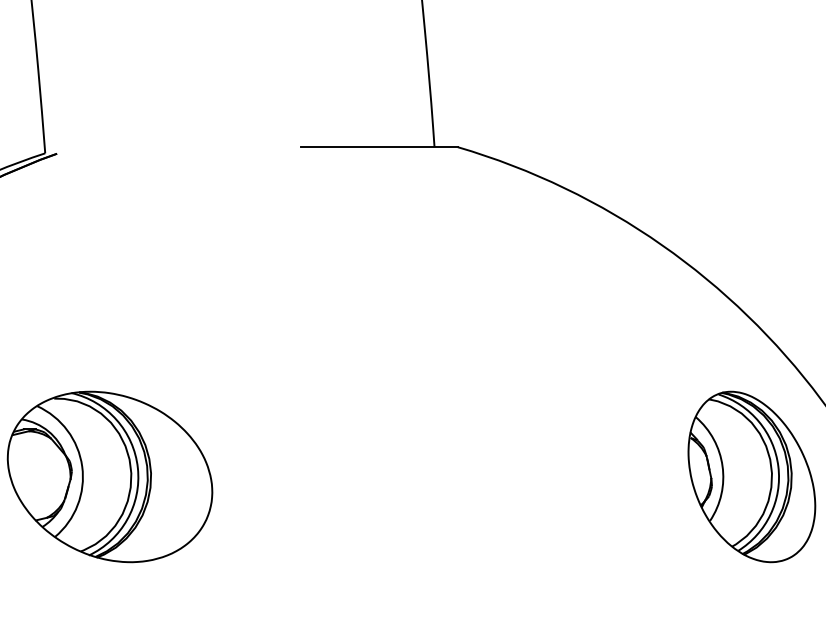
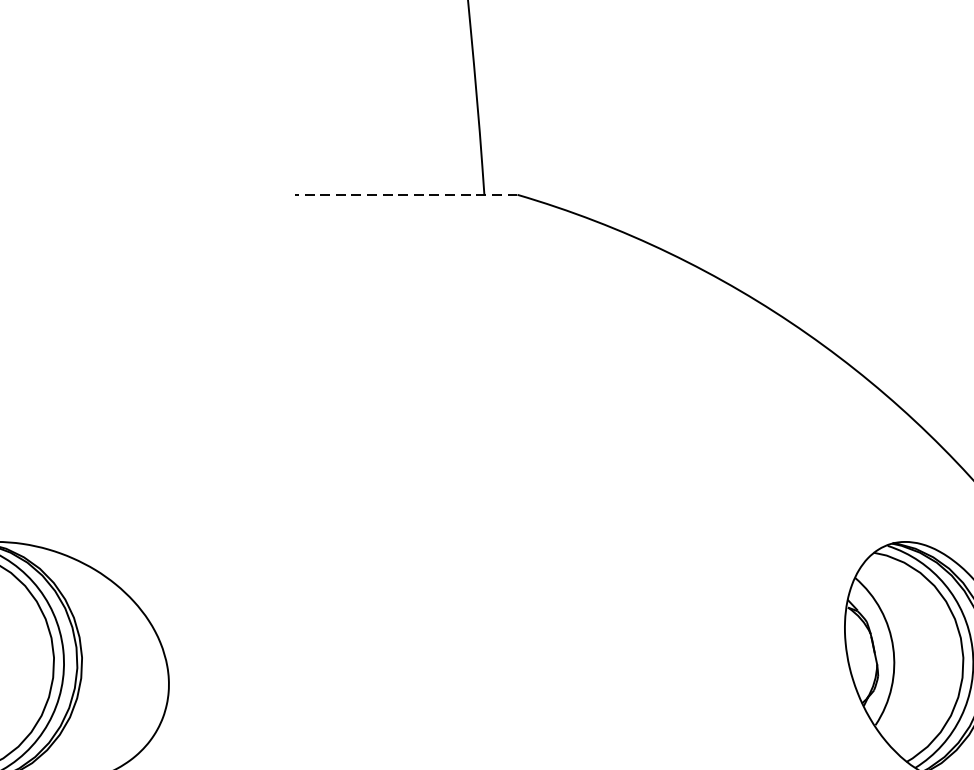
line: (379, 147) -> (406, 195), solid -> dashed

